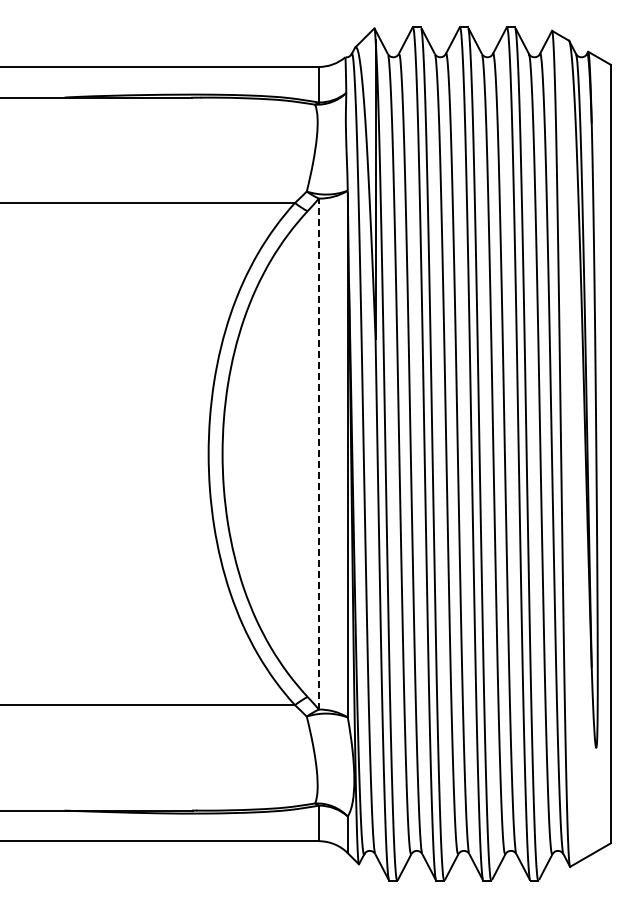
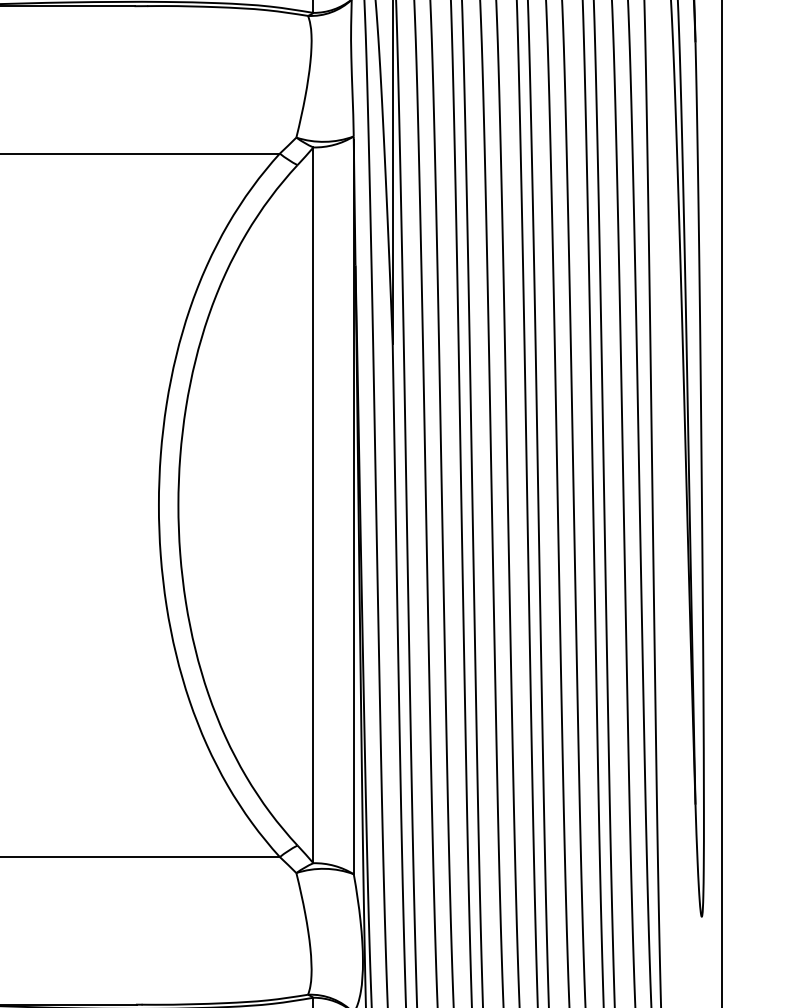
line: (318, 453) -> (312, 504), dashed -> solid

